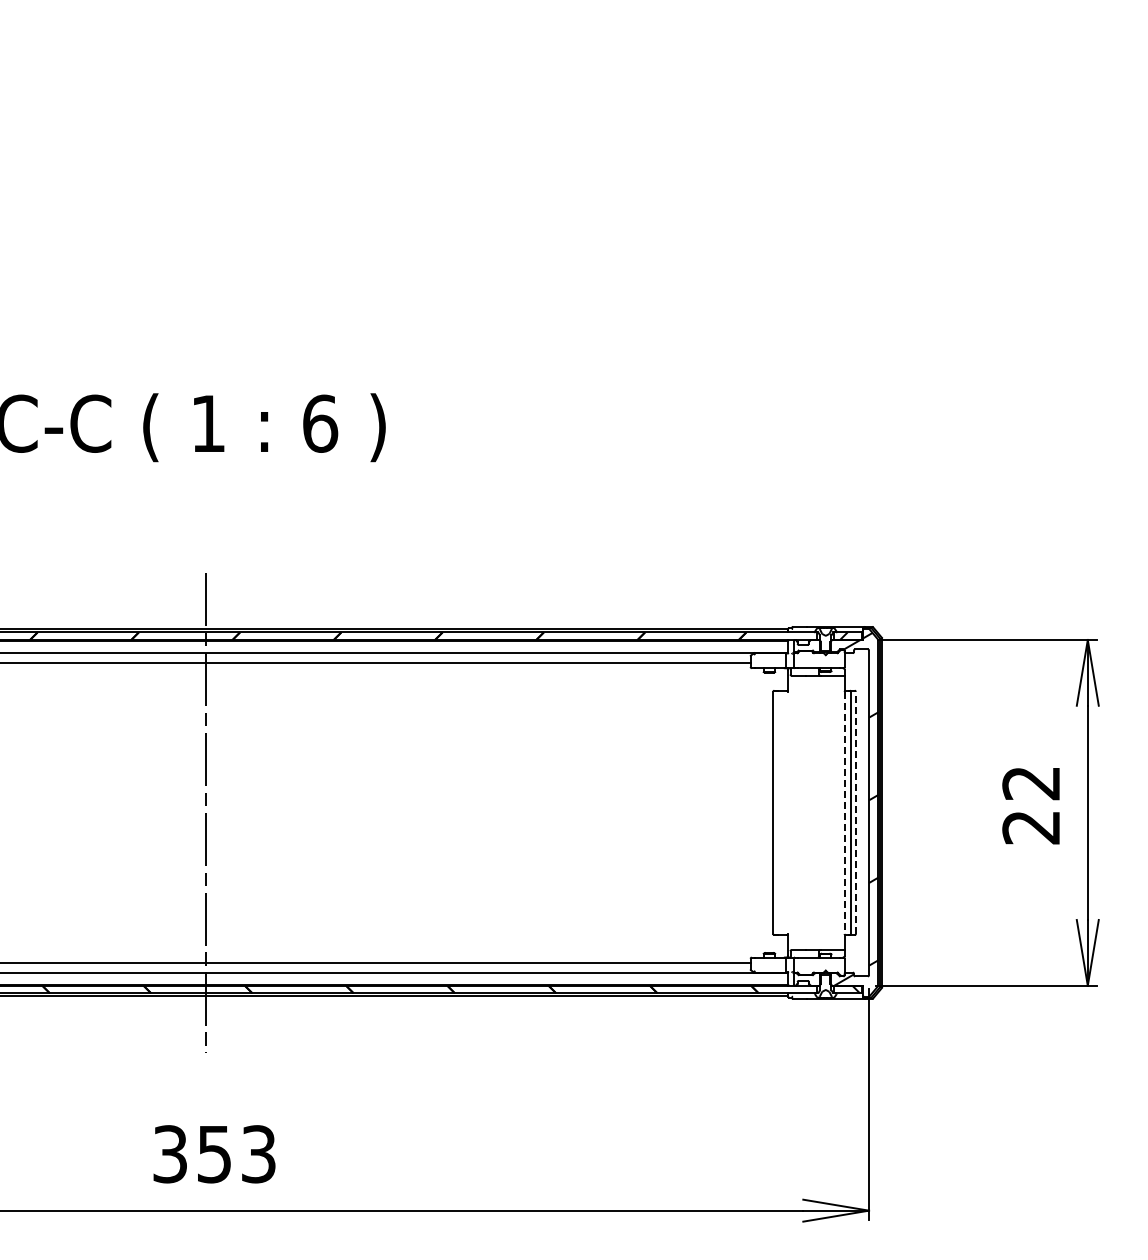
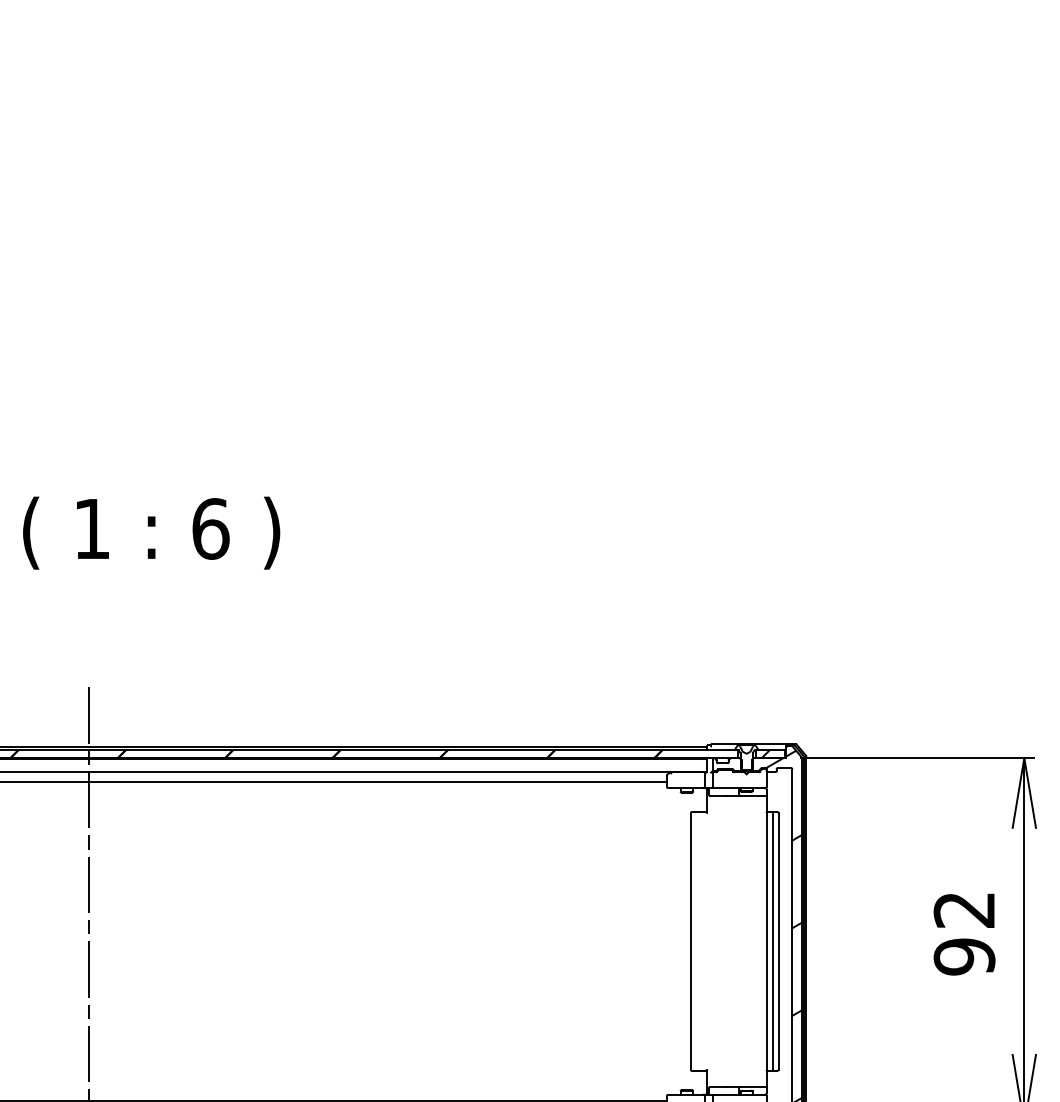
line: (855, 812) -> (778, 941), dashed -> solid
line: (844, 813) -> (766, 942), dashed -> solid
text: (1031, 827) -> (964, 956), 22 -> 92

